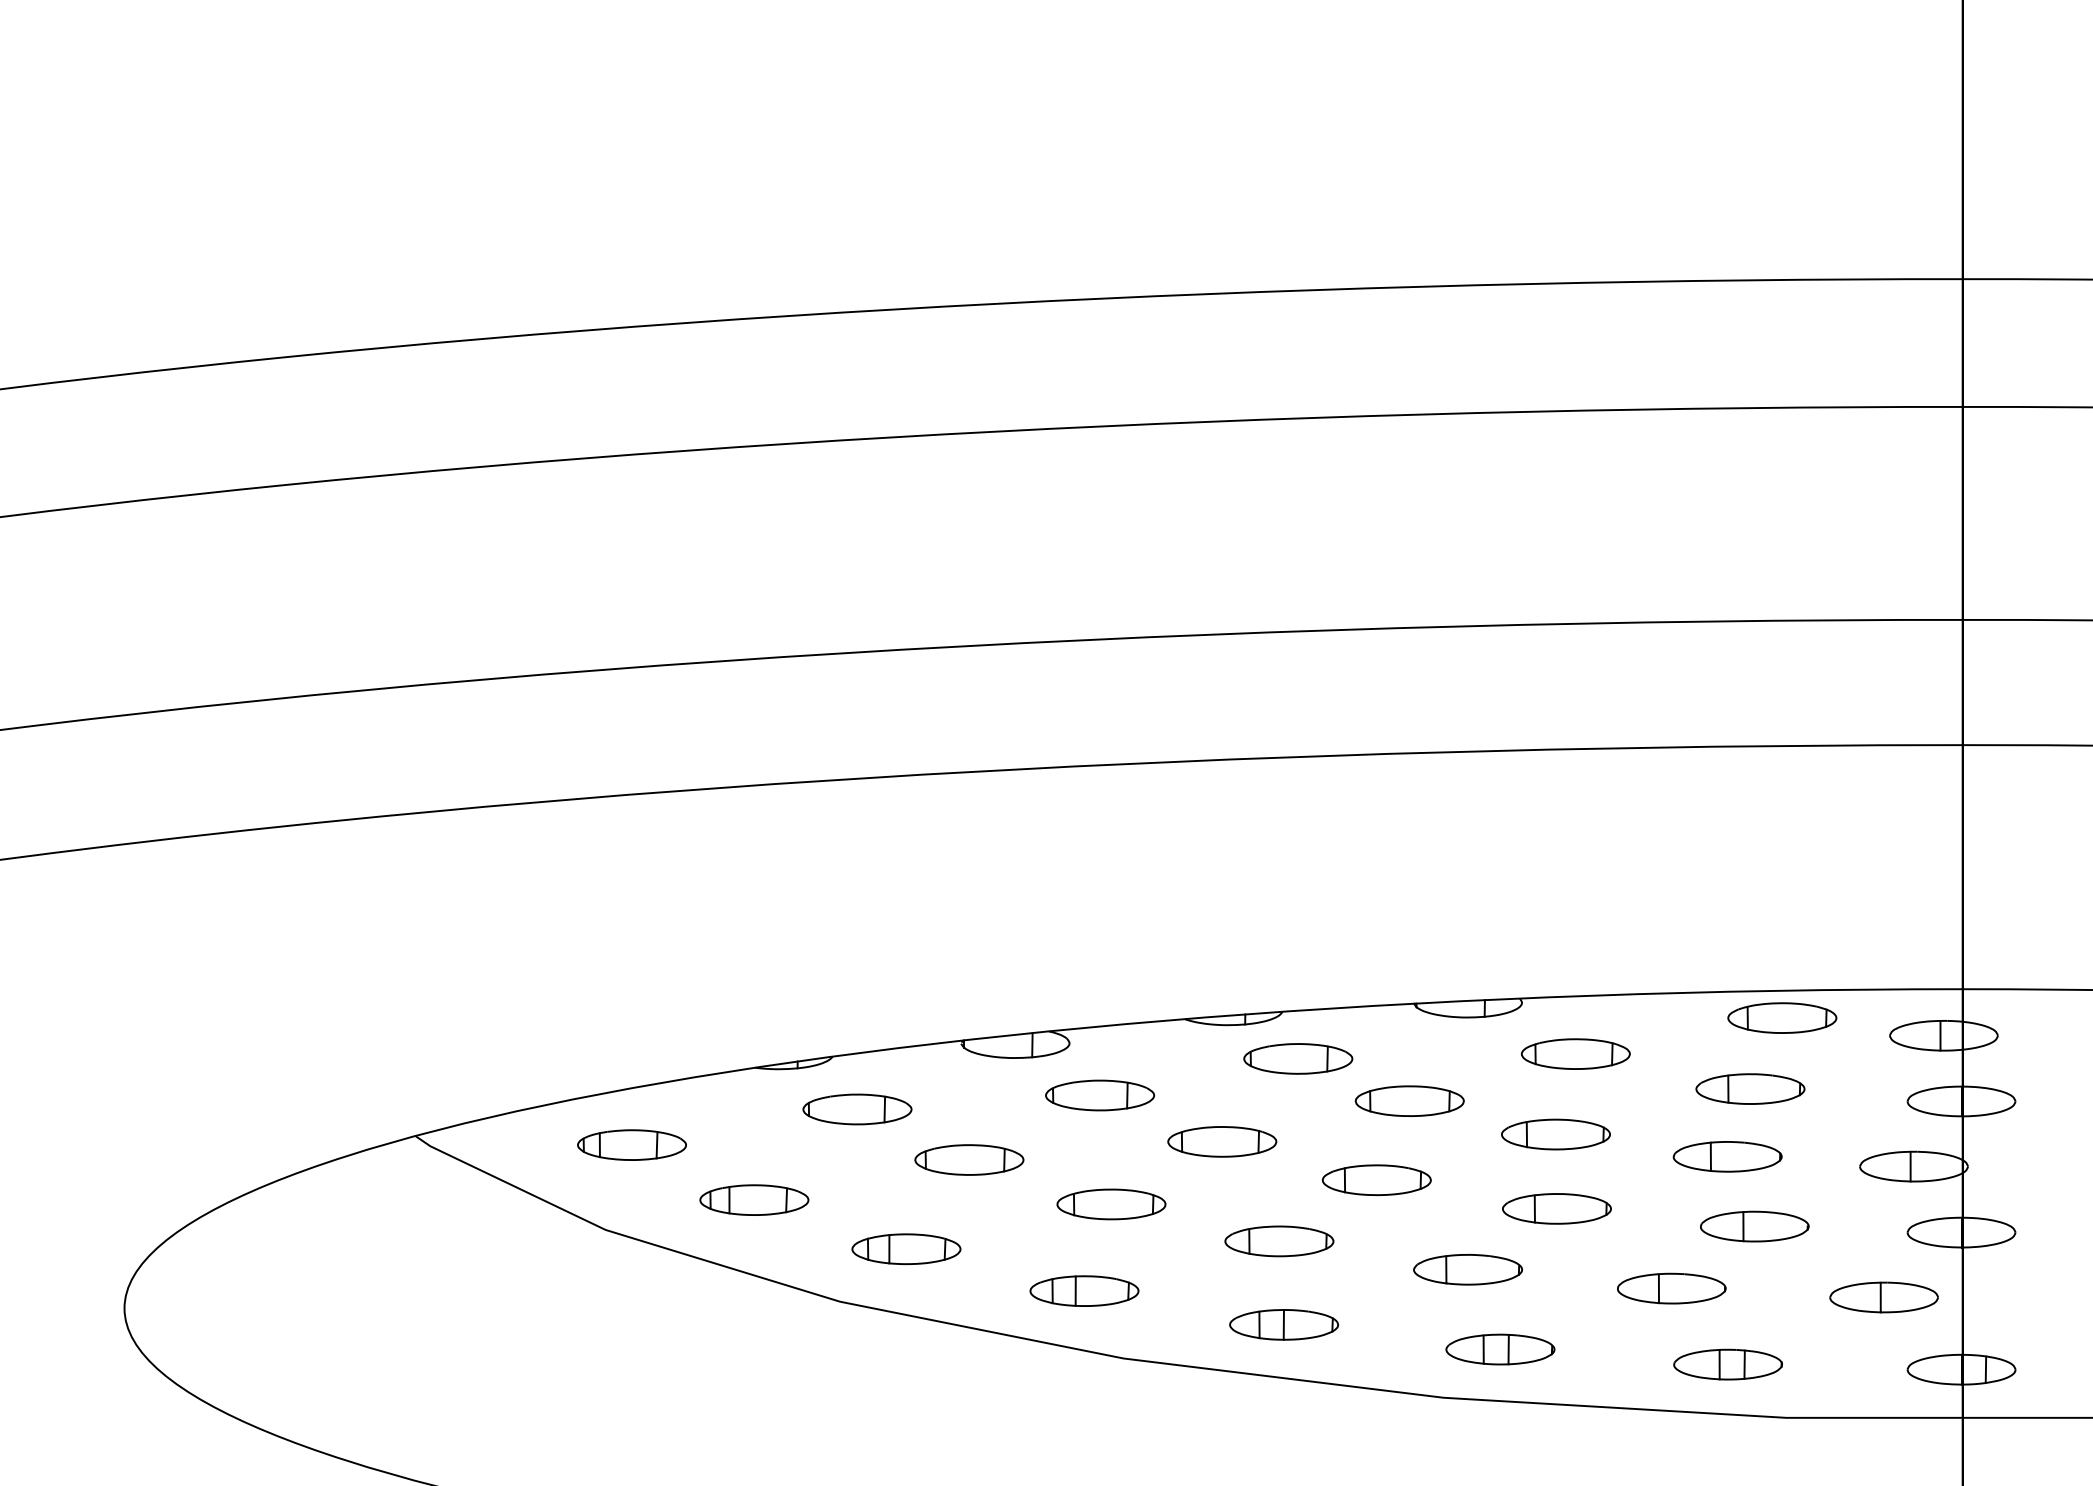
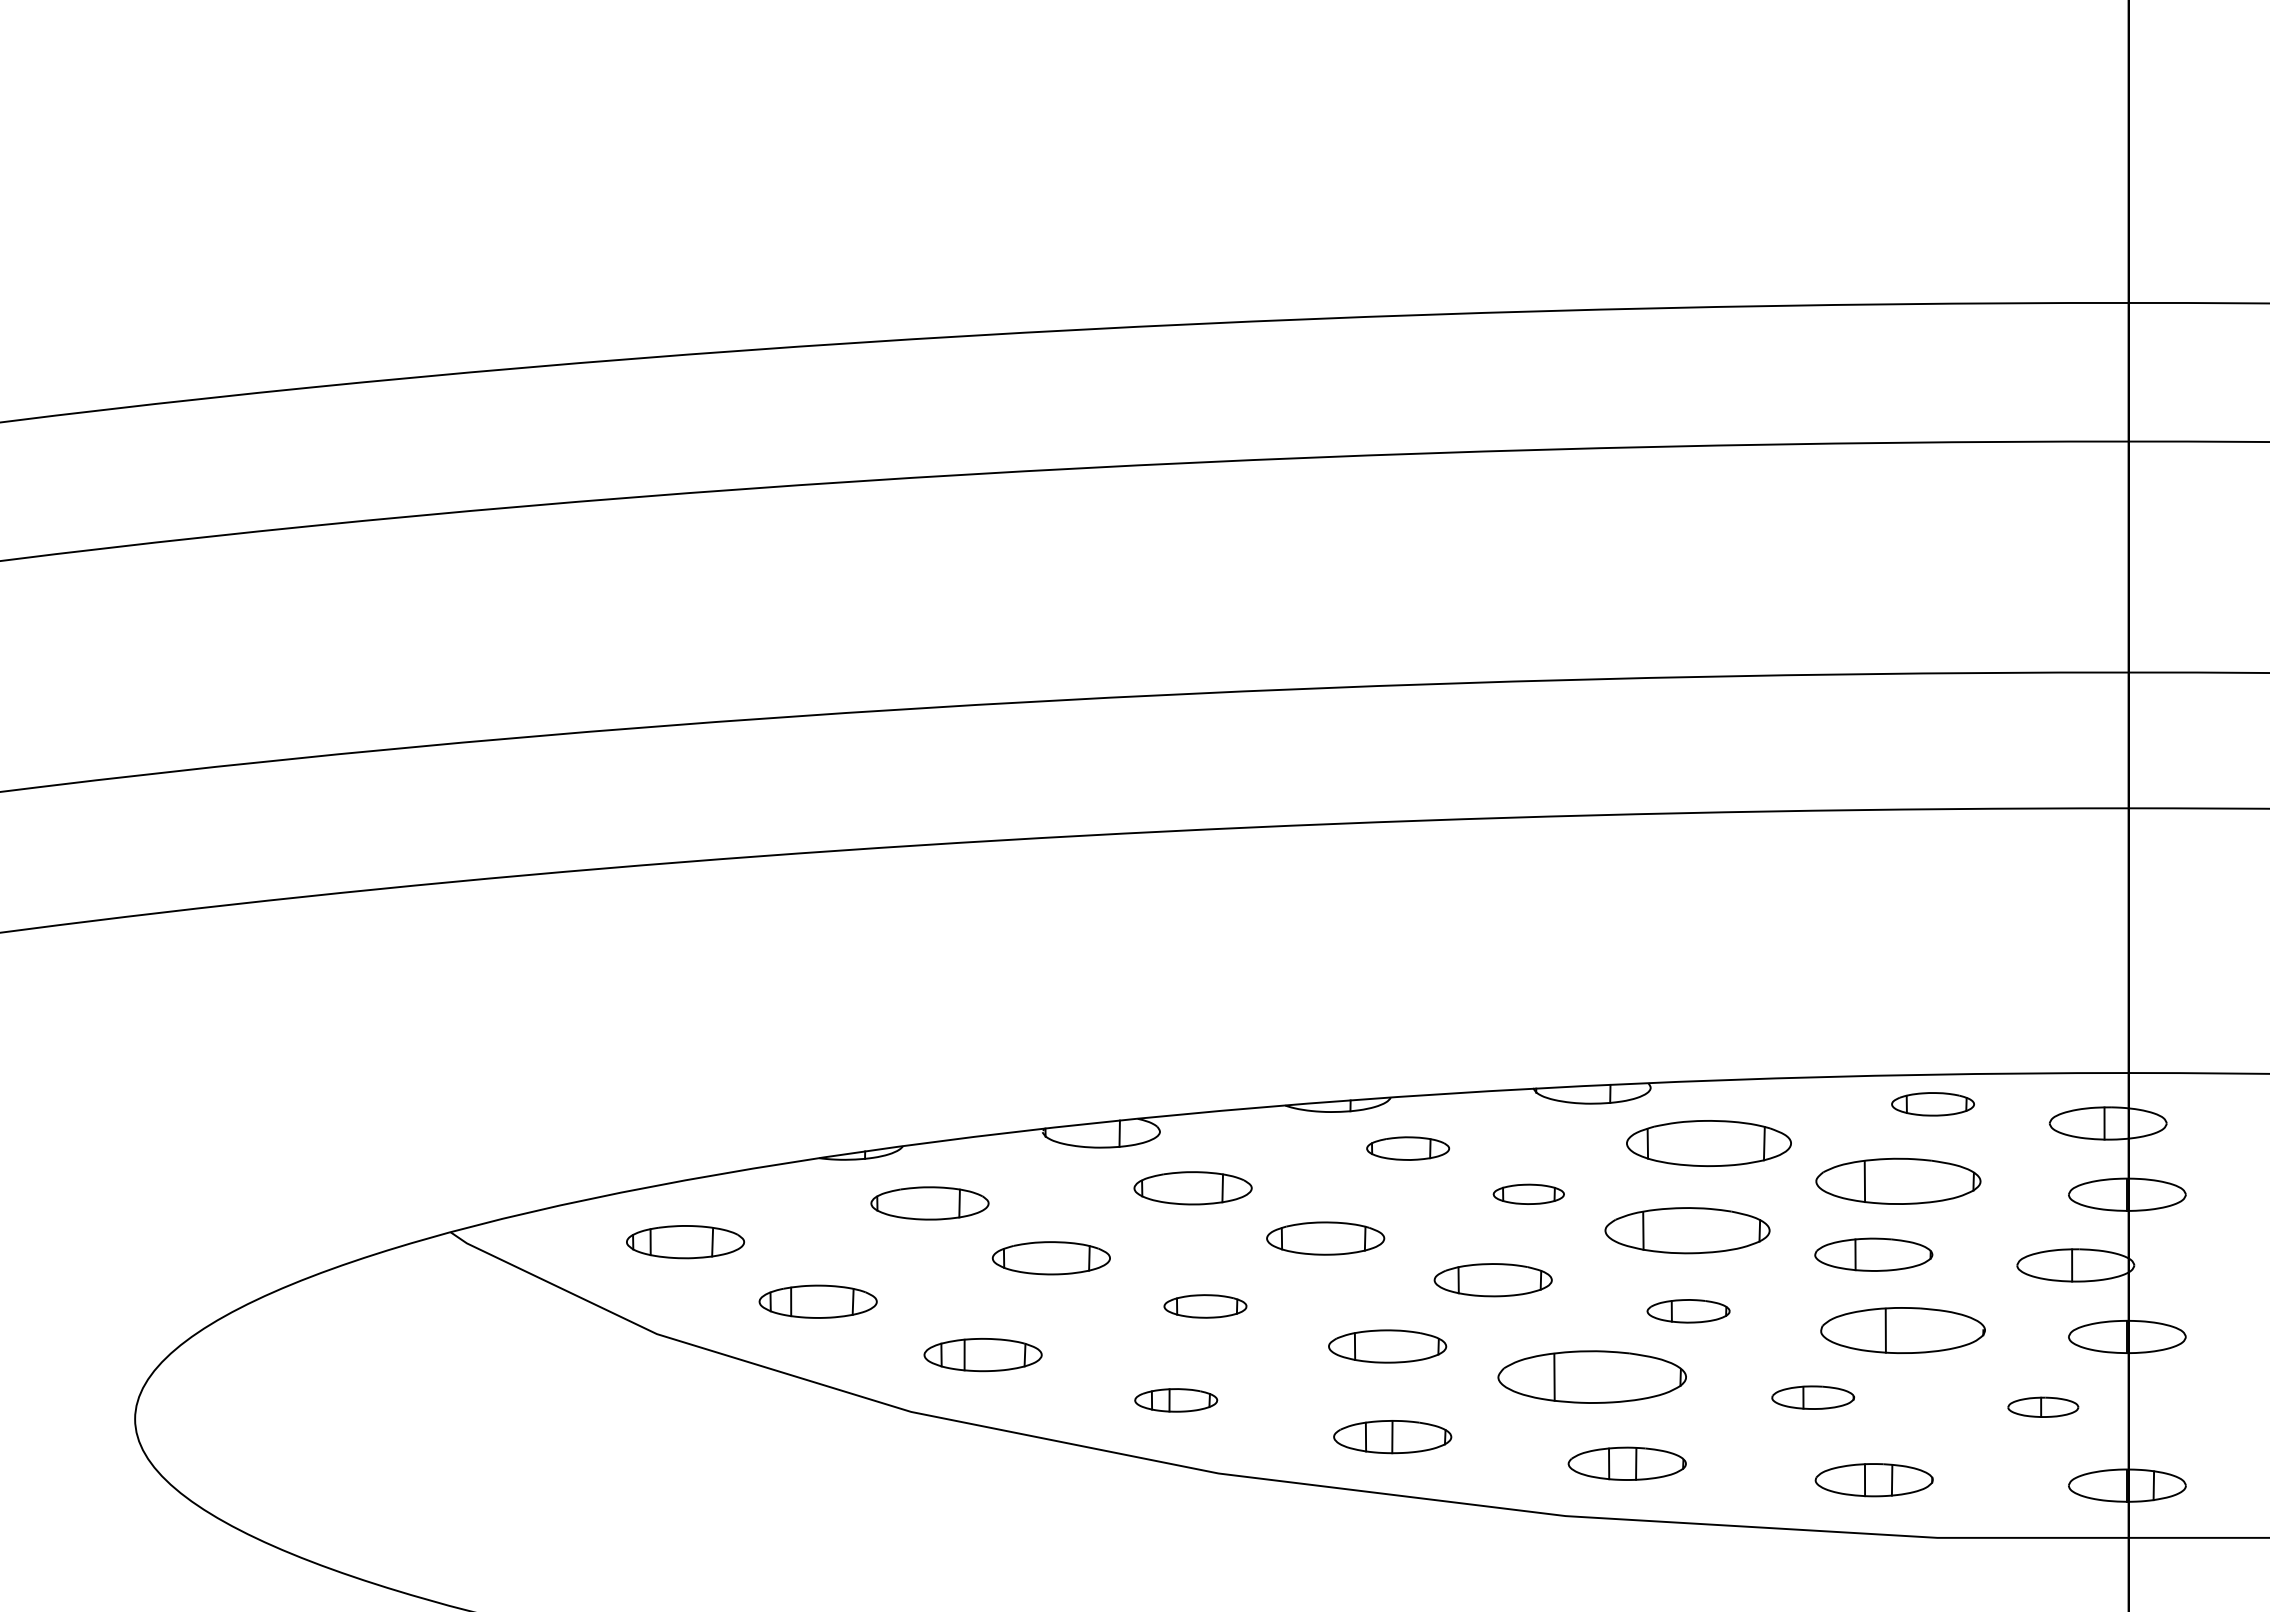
part: (1782, 1017) -> (1933, 1103), size x0.7
part: (1575, 1053) -> (1708, 1142), size x1.4
part: (1298, 1058) -> (1408, 1148), size x0.7
part: (1750, 1088) -> (1898, 1180), size x1.4
part: (1409, 1100) -> (1528, 1193), size x0.6
part: (1555, 1134) -> (1687, 1230), size x1.4
part: (1111, 1204) -> (1205, 1306), size x0.7
part: (1556, 1208) -> (1688, 1310), size x0.7
part: (1754, 1226) -> (1902, 1330), size x1.4
part: (1467, 1269) -> (1591, 1376), size x1.6
part: (1671, 1288) -> (1812, 1397), size x0.7
part: (1084, 1290) -> (1176, 1399), size x0.7
part: (1883, 1297) -> (2042, 1407), size x0.6

